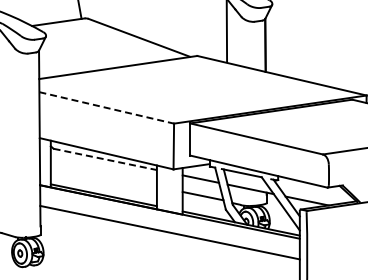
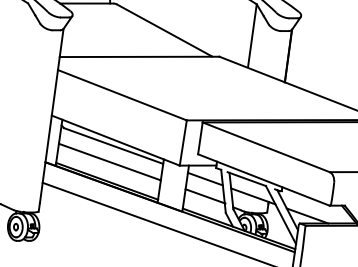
line: (107, 108) -> (123, 95), dashed -> solid
line: (105, 159) -> (113, 146), dashed -> solid
line: (103, 175) -> (109, 161), added

